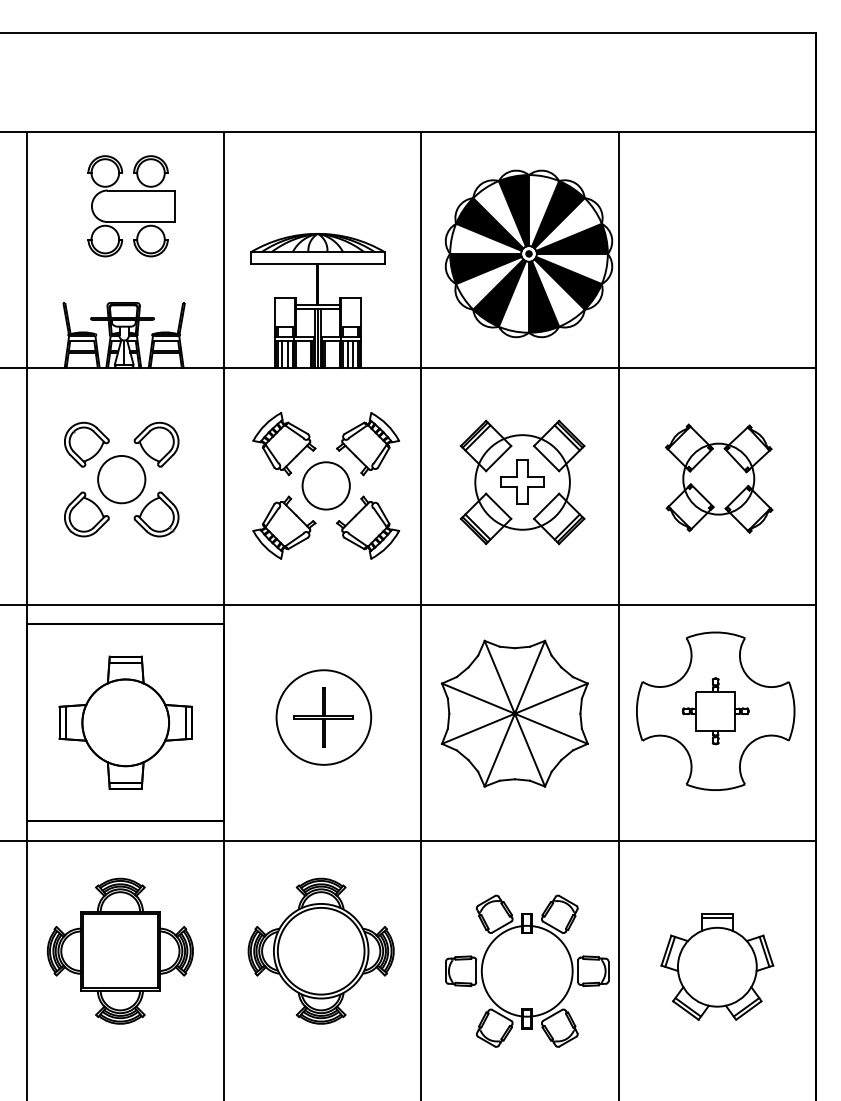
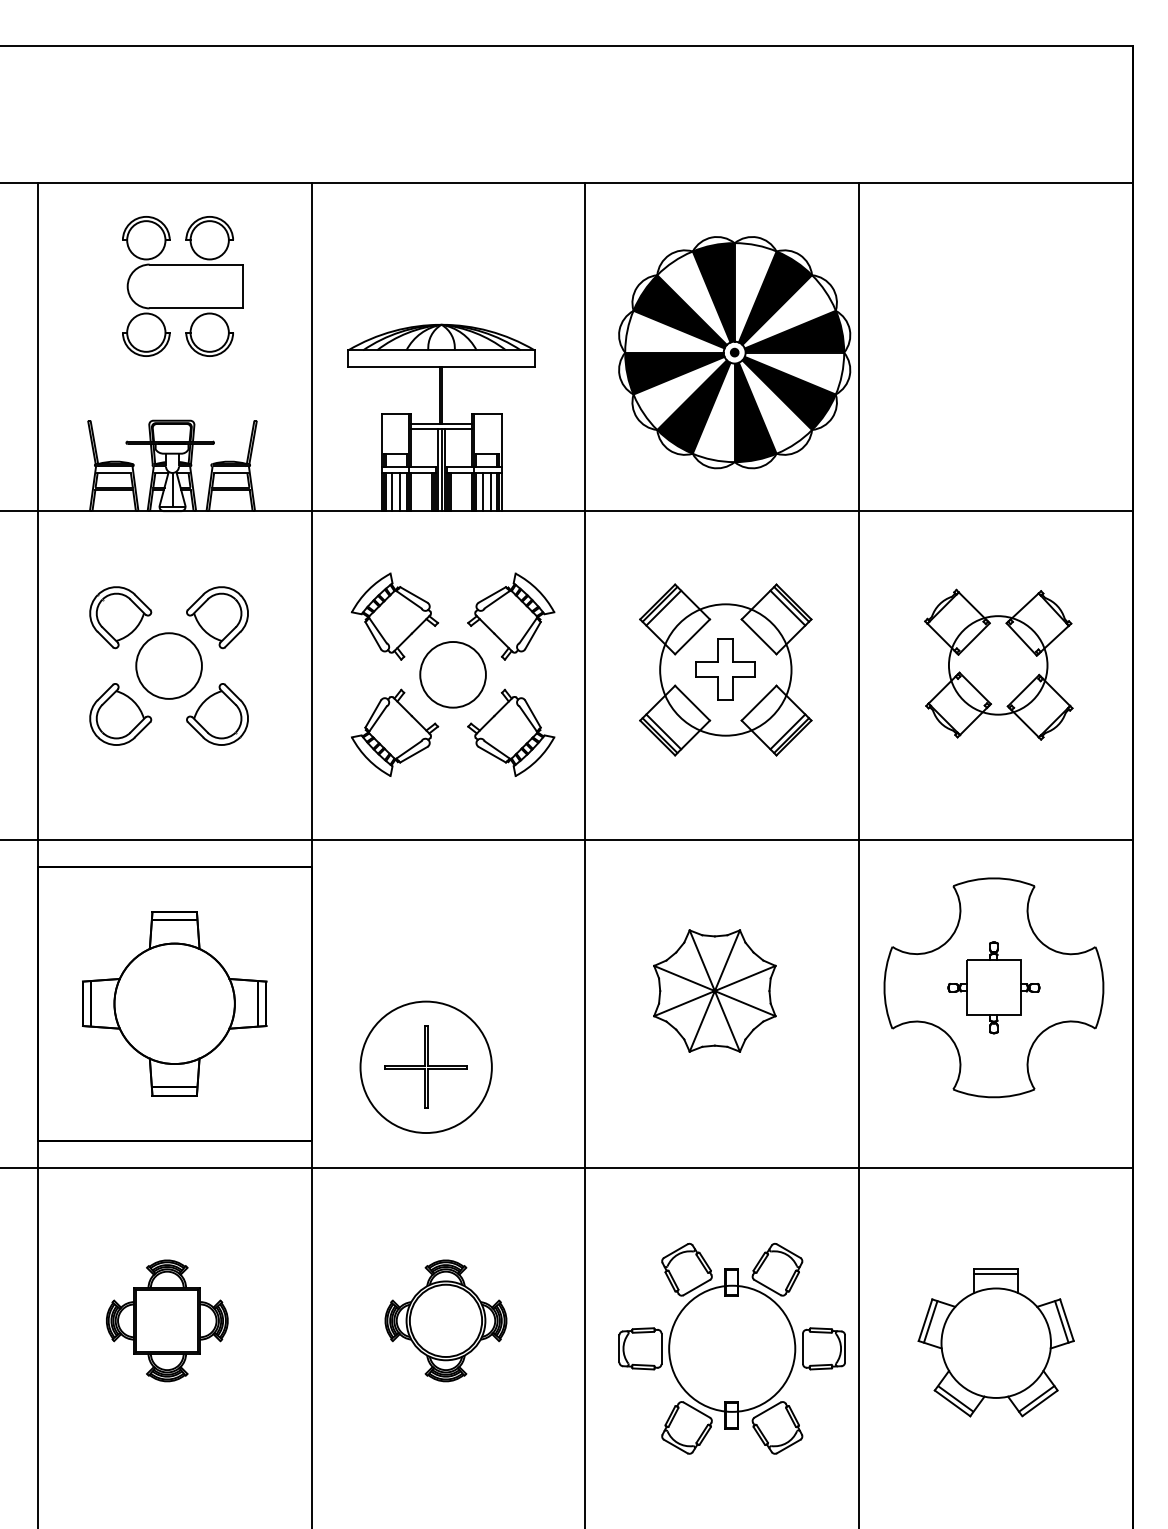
part: (514, 713) -> (714, 990), size x0.6
part: (323, 717) -> (425, 1067), moved
part: (120, 950) -> (167, 1319), size x0.6
part: (320, 950) -> (445, 1319), size x0.6

